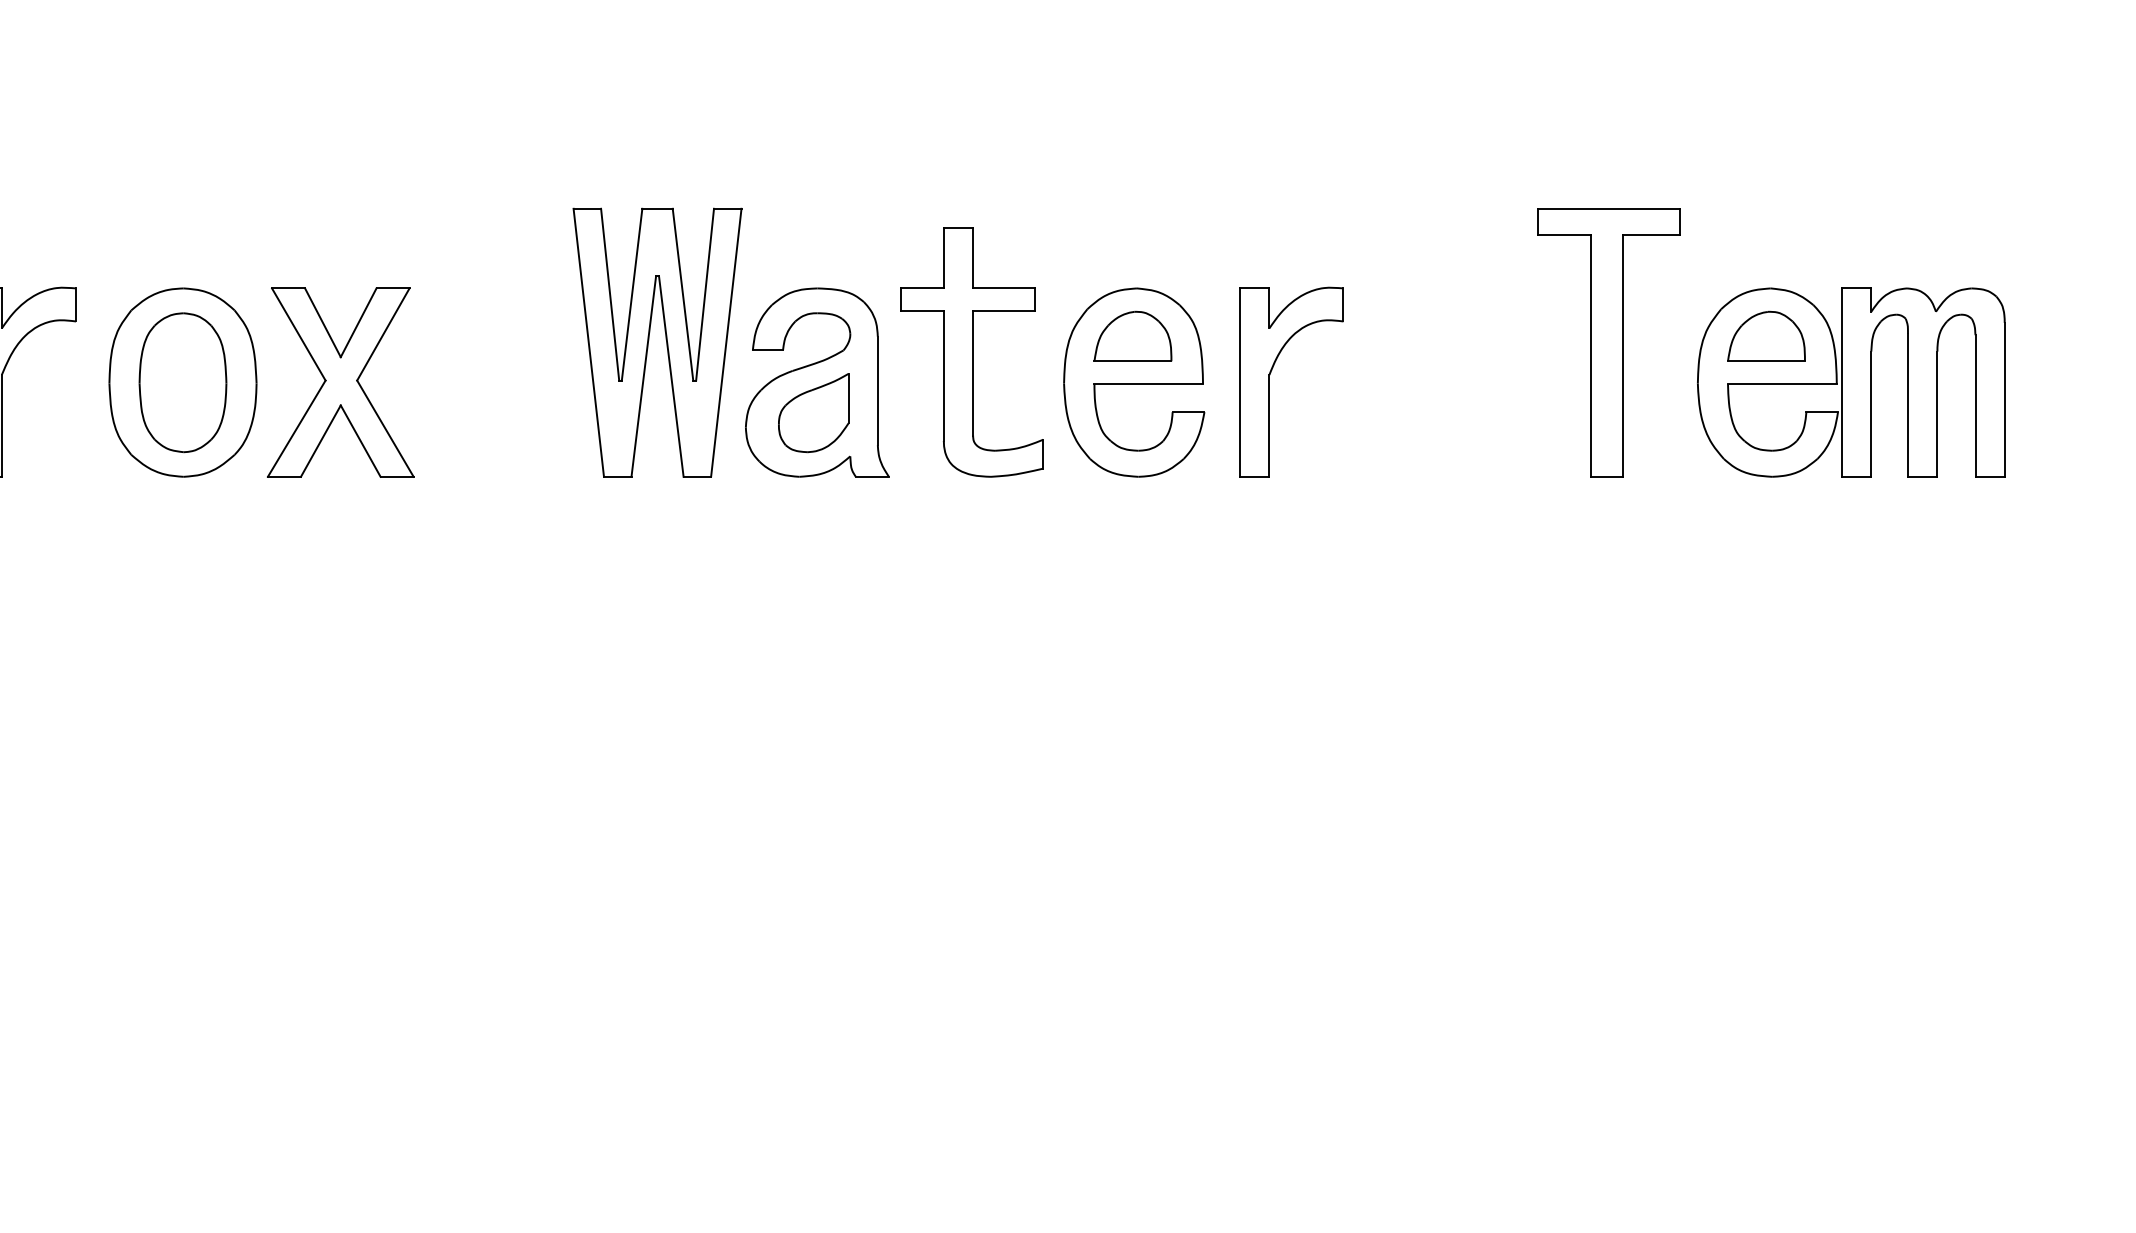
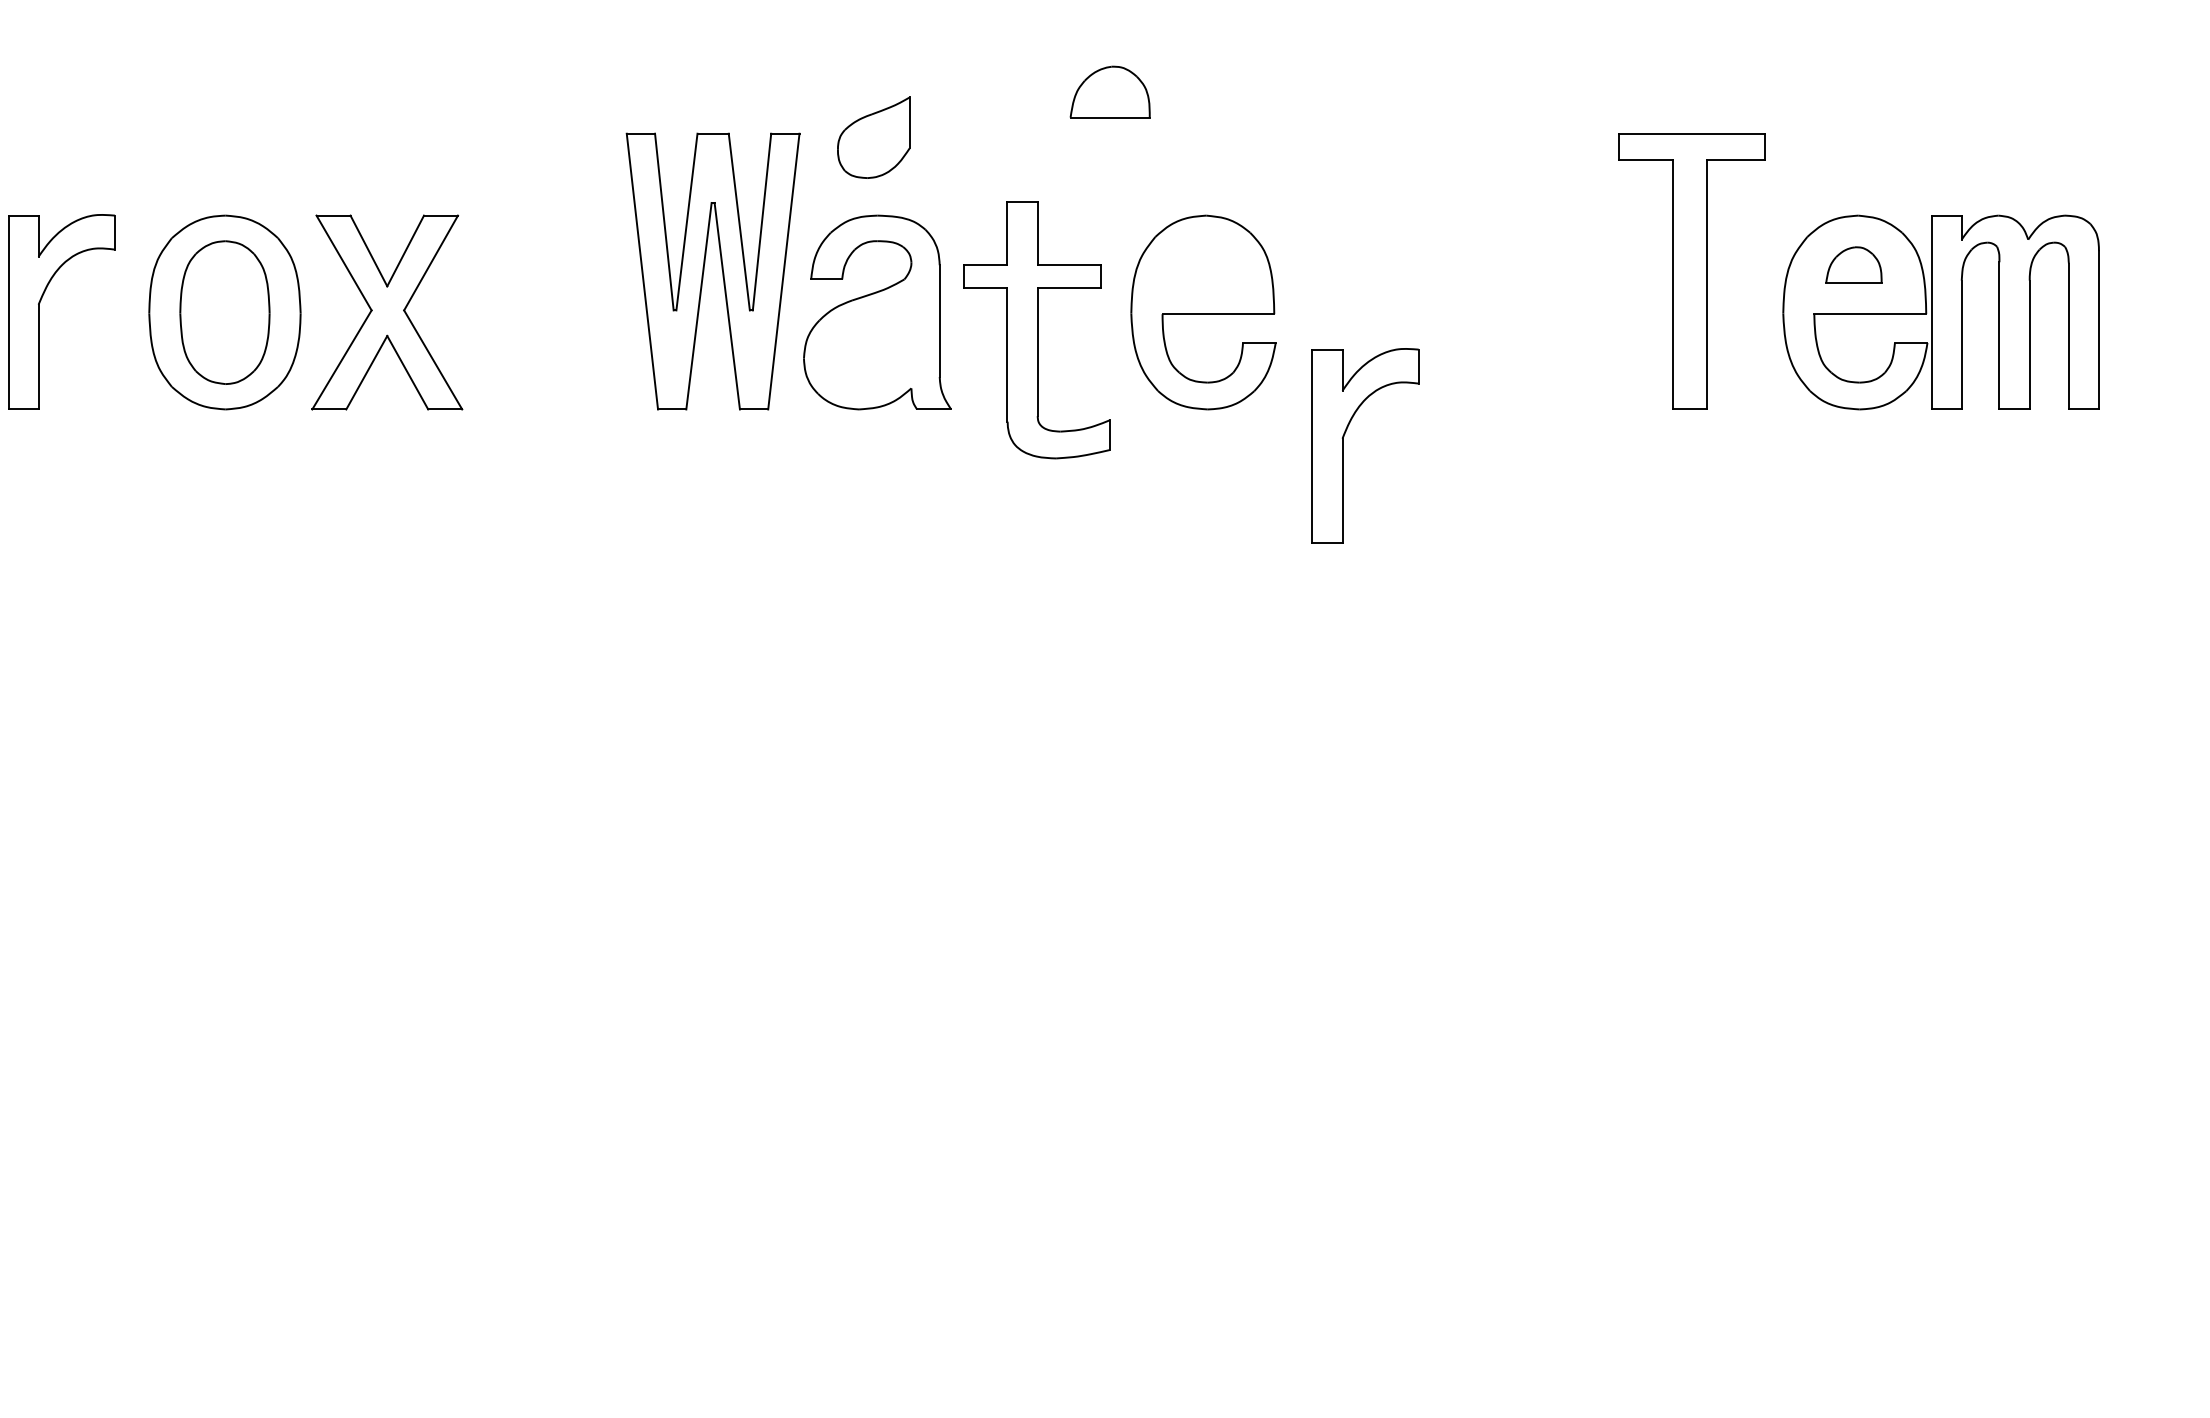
part: (1132, 335) -> (1109, 91), moved
part: (1766, 335) -> (1853, 264), size x0.7
part: (971, 352) -> (1036, 330), moved
part: (1270, 381) -> (1343, 445), moved
part: (813, 412) -> (873, 137), moved

